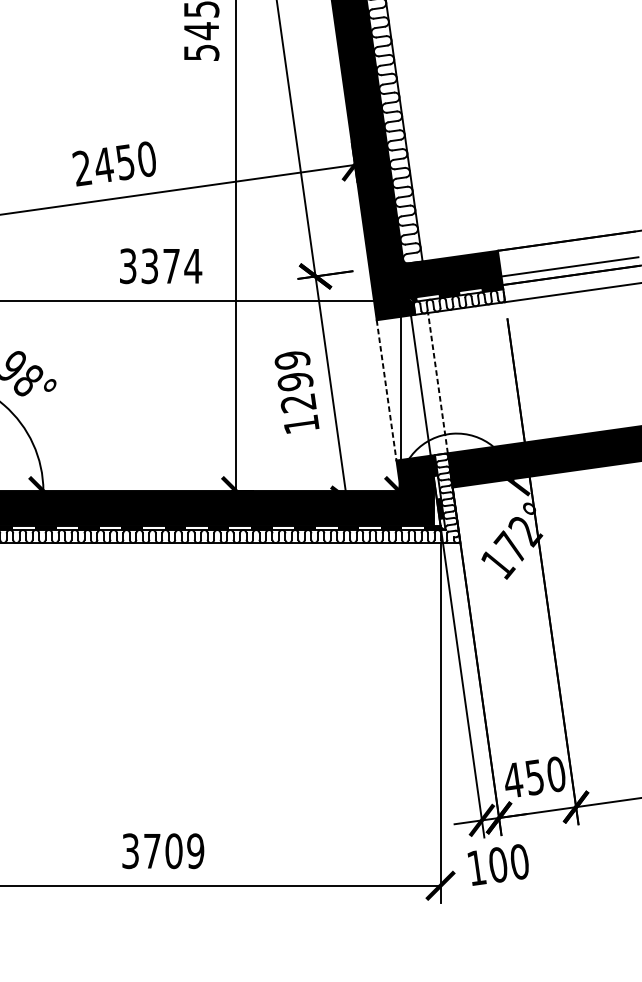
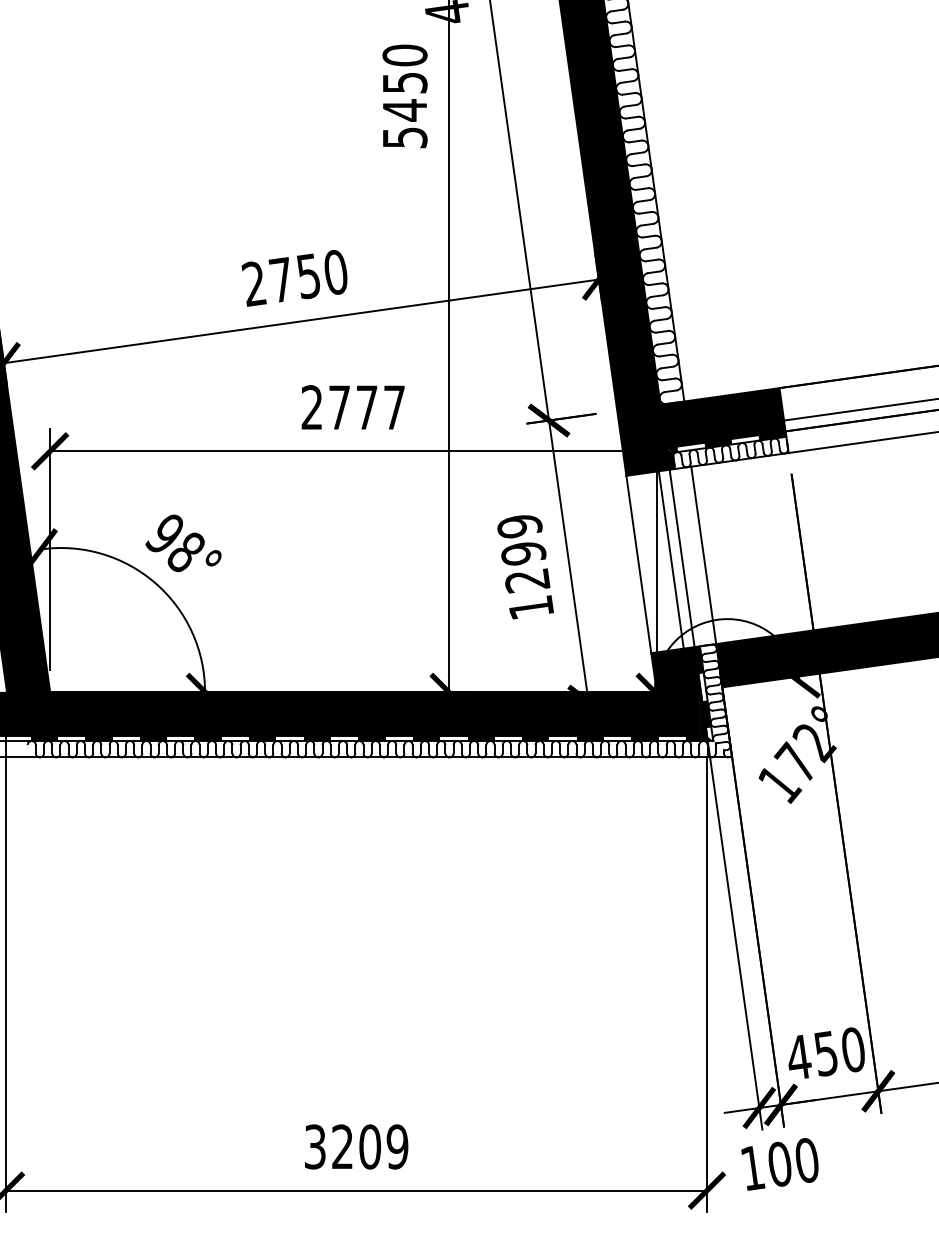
text: (103, 164) -> (281, 279), 2450 -> 2750
text: (160, 266) -> (353, 407), 3374 -> 2777
line: (437, 383) -> (703, 555), dashed -> solid
line: (411, 386) -> (670, 559), added
line: (386, 390) -> (638, 564), dashed -> solid
fill: (437, 505) -> (703, 710), added
text: (152, 850) -> (342, 1146), 3709 -> 3209

